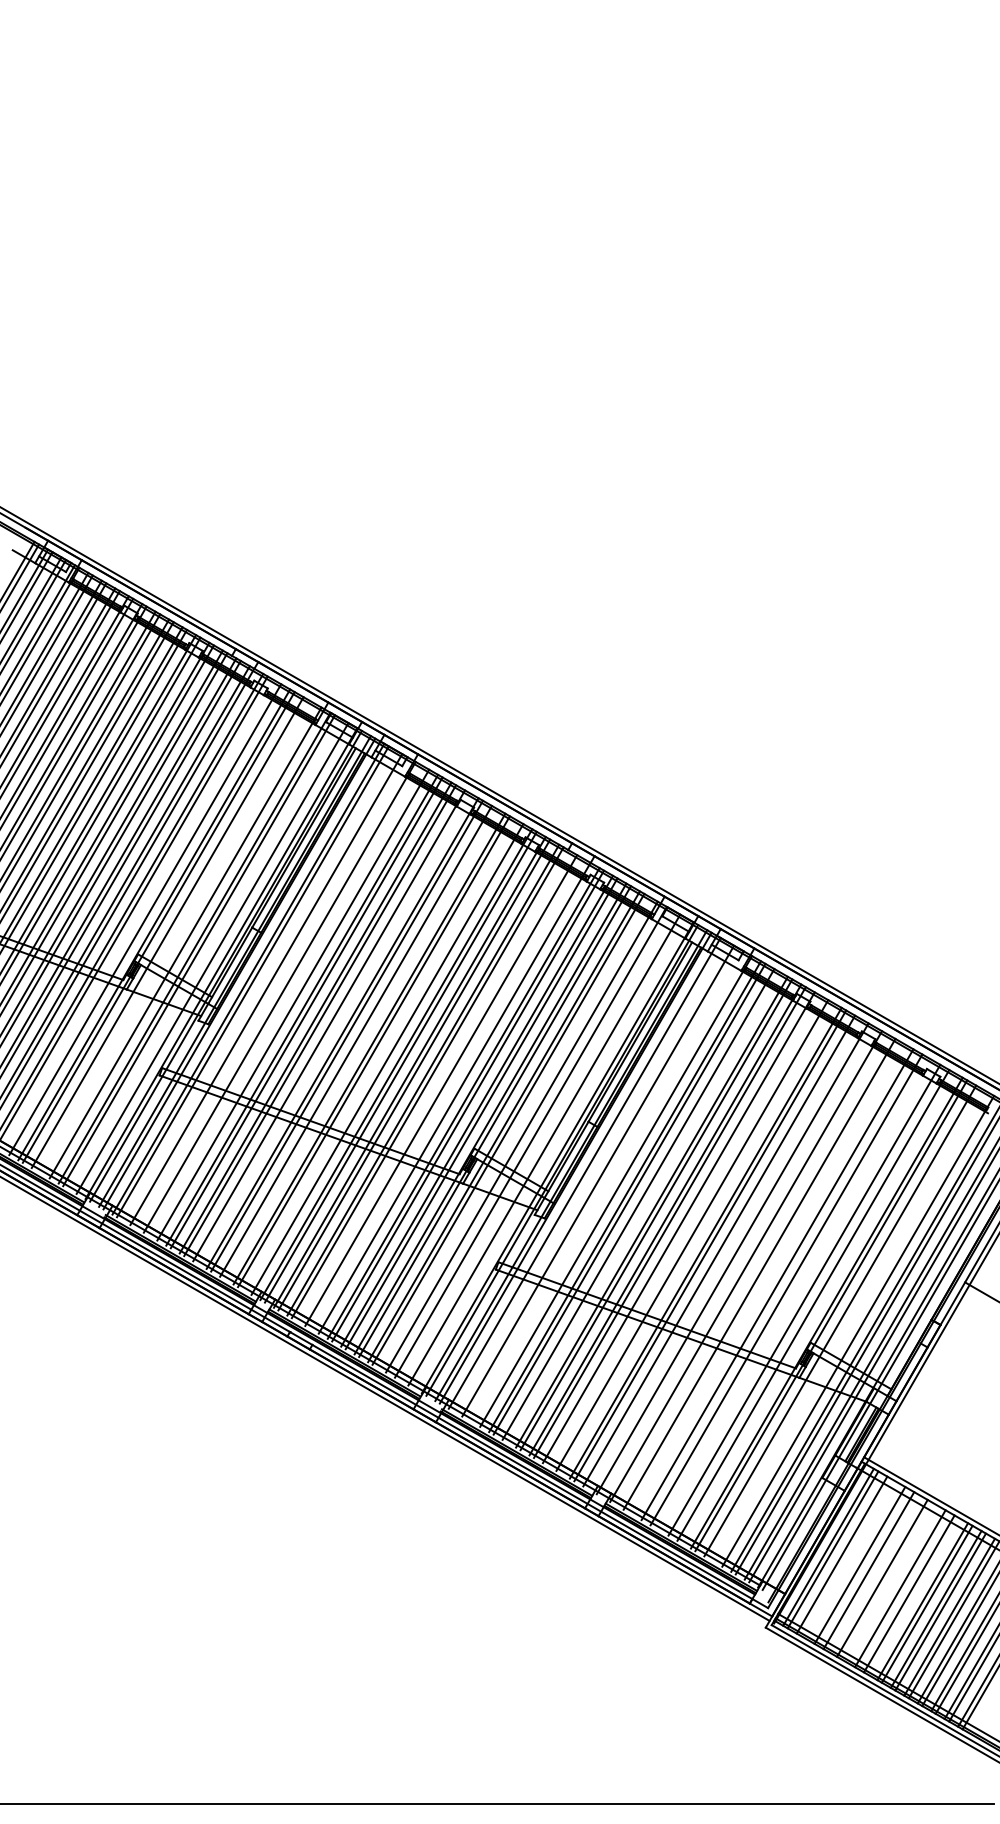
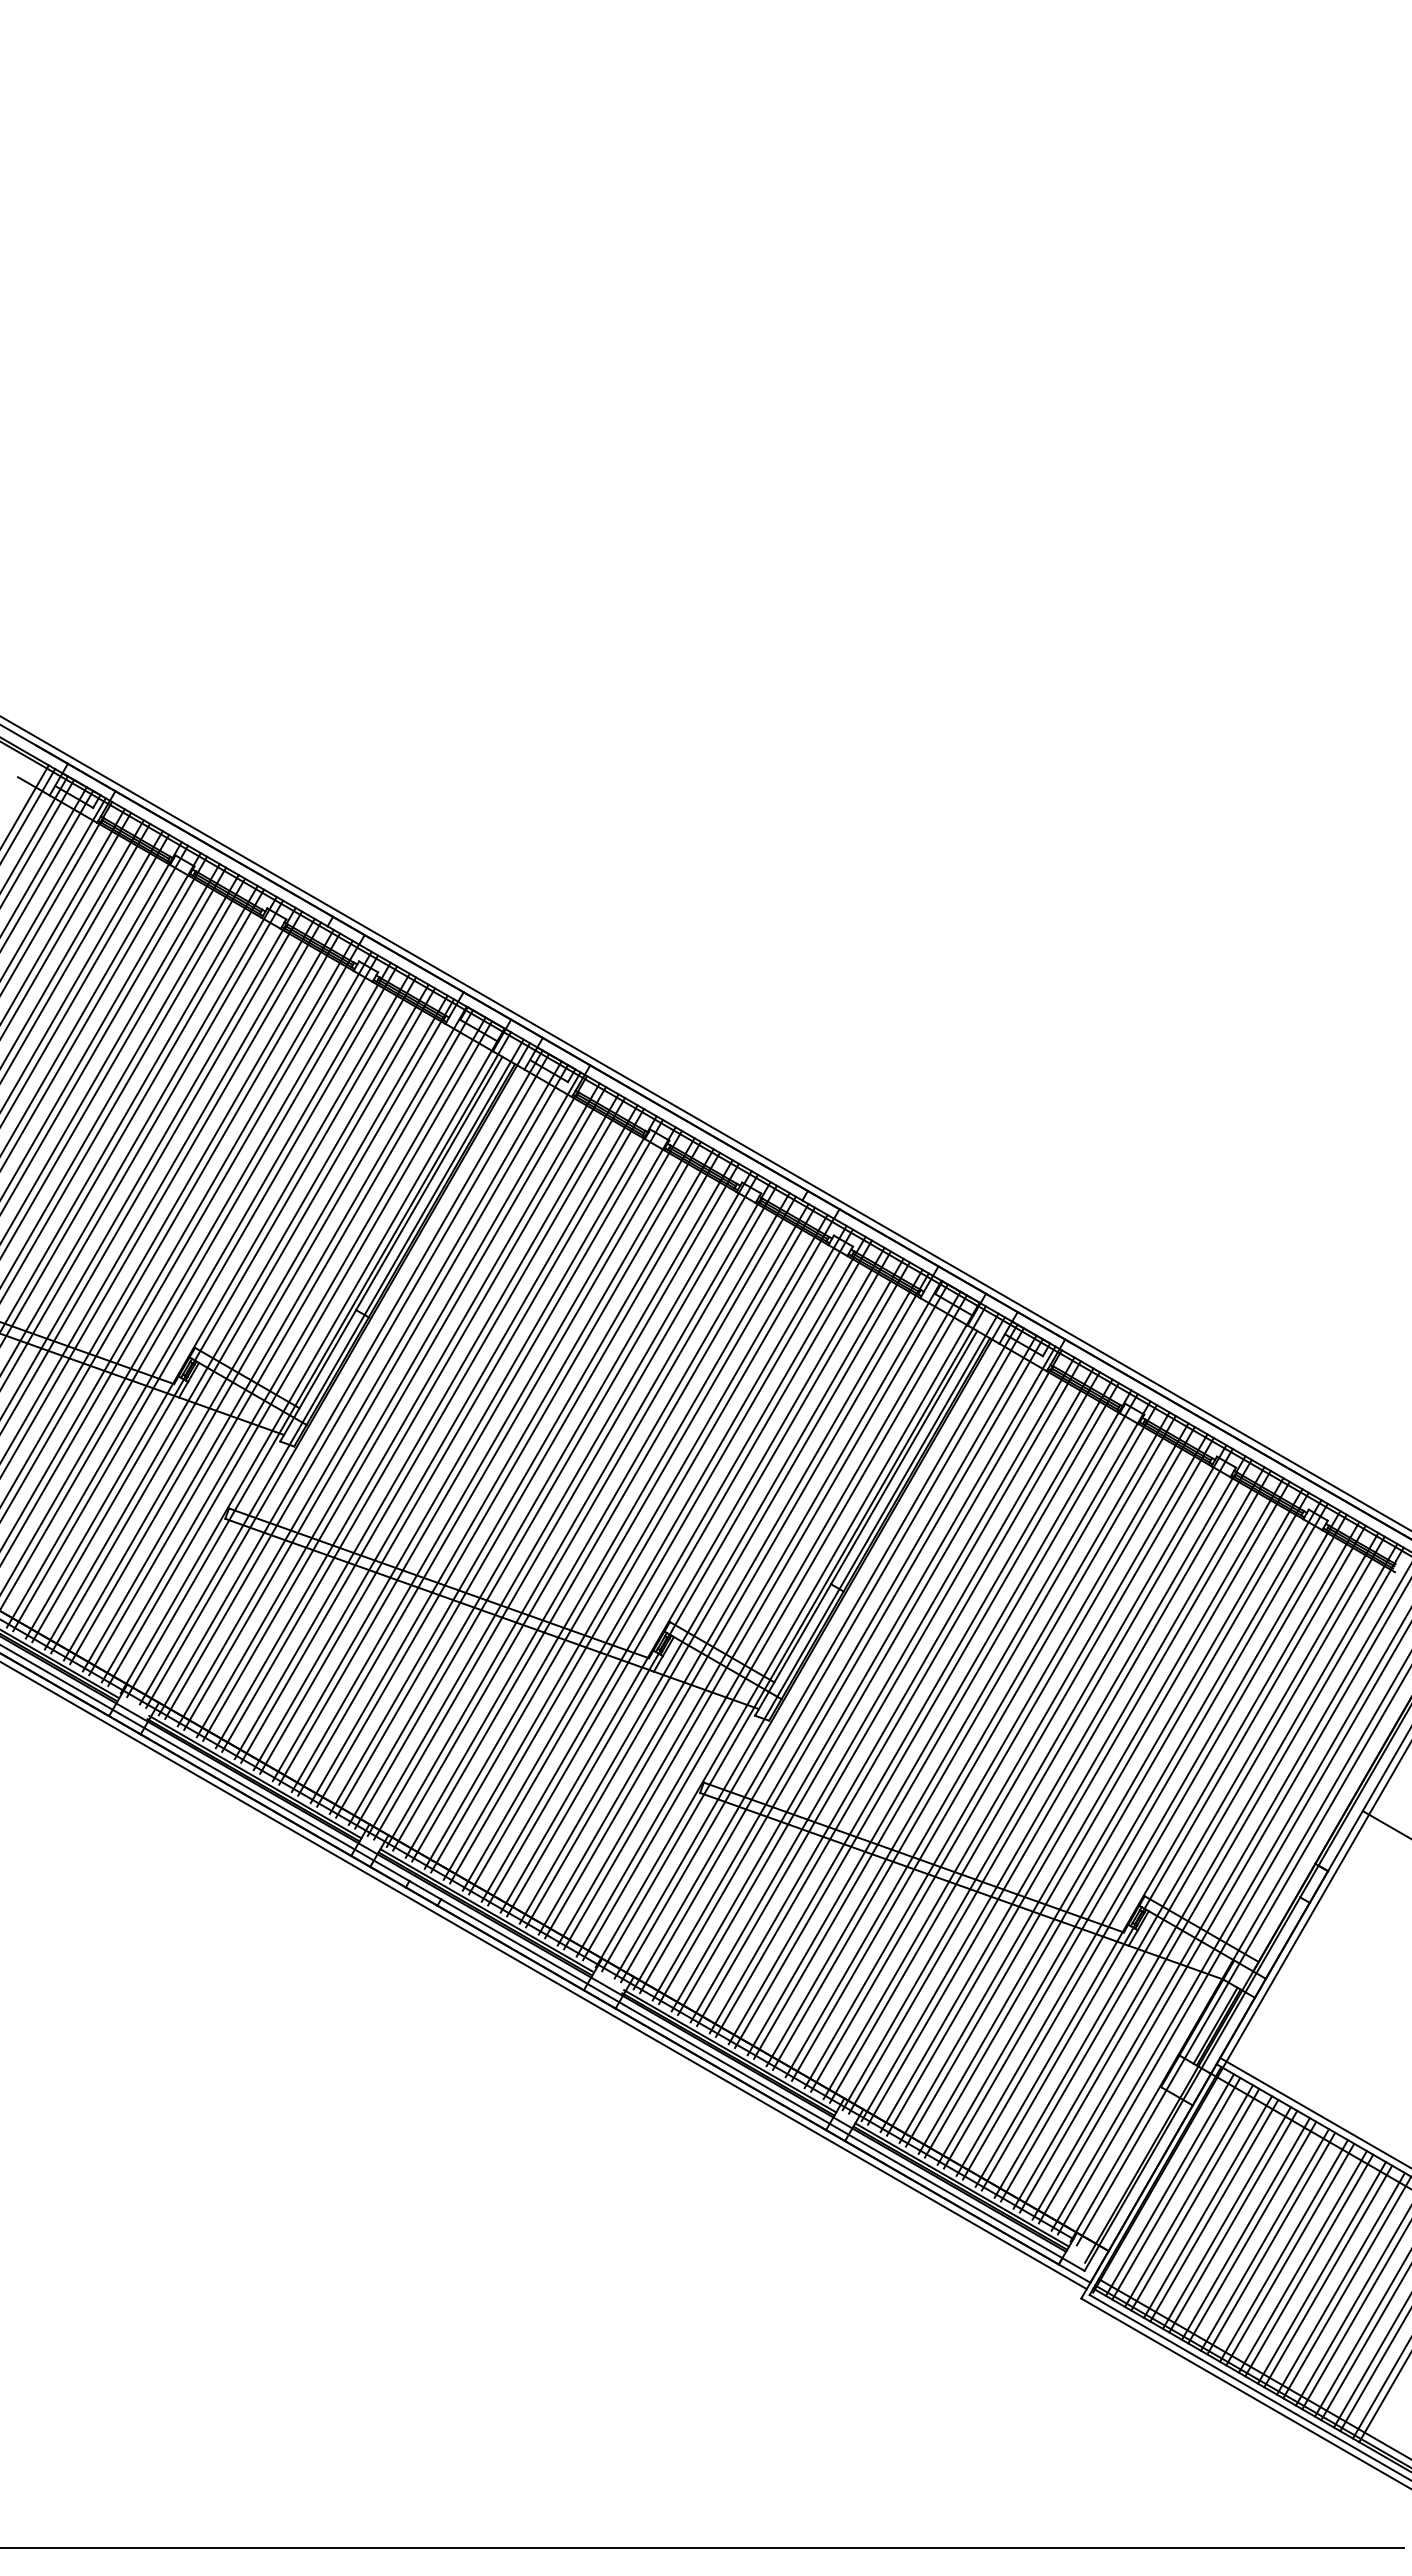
line: (140, 916) -> (198, 1294), added
line: (172, 935) -> (243, 1320), added
line: (180, 939) -> (255, 1327), added
line: (207, 955) -> (293, 1349), added
line: (261, 986) -> (369, 1393), added
line: (275, 994) -> (388, 1404), added
line: (288, 1002) -> (407, 1415), added
line: (333, 1027) -> (470, 1451), added
line: (360, 1043) -> (508, 1473), added
line: (382, 1056) -> (540, 1492), added
line: (436, 1087) -> (616, 1536), added
line: (450, 1095) -> (635, 1546), added
line: (517, 1134) -> (730, 1601), added
line: (535, 1144) -> (755, 1616), added
line: (548, 1152) -> (774, 1627), added
line: (588, 1175) -> (831, 1660), added
line: (602, 1183) -> (850, 1671), added
line: (611, 1188) -> (863, 1678), added
line: (642, 1206) -> (907, 1704), added
line: (683, 1230) -> (964, 1737), added
line: (696, 1238) -> (983, 1748), added
line: (723, 1253) -> (1021, 1770), added
line: (736, 1260) -> (1040, 1780), added
line: (750, 1268) -> (1059, 1791), added
line: (763, 1276) -> (1078, 1802), added
line: (773, 1282) -> (1091, 1810), added
line: (790, 1291) -> (1116, 1824), added
line: (799, 1297) -> (1129, 1832), added
line: (817, 1307) -> (1154, 1846), added
line: (844, 1323) -> (1192, 1868), added
line: (853, 1328) -> (1205, 1875), added
line: (846, 1557) -> (1195, 2199), added
line: (855, 1562) -> (1207, 2206), added
line: (873, 1573) -> (1233, 2221), added
line: (887, 1580) -> (1252, 2232), added
line: (895, 1585) -> (1264, 2239), added
line: (913, 1596) -> (1290, 2254), added

